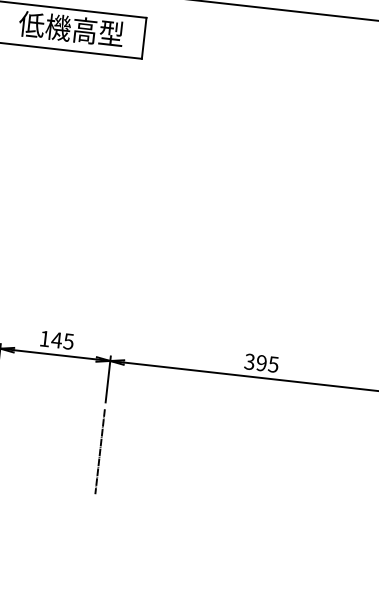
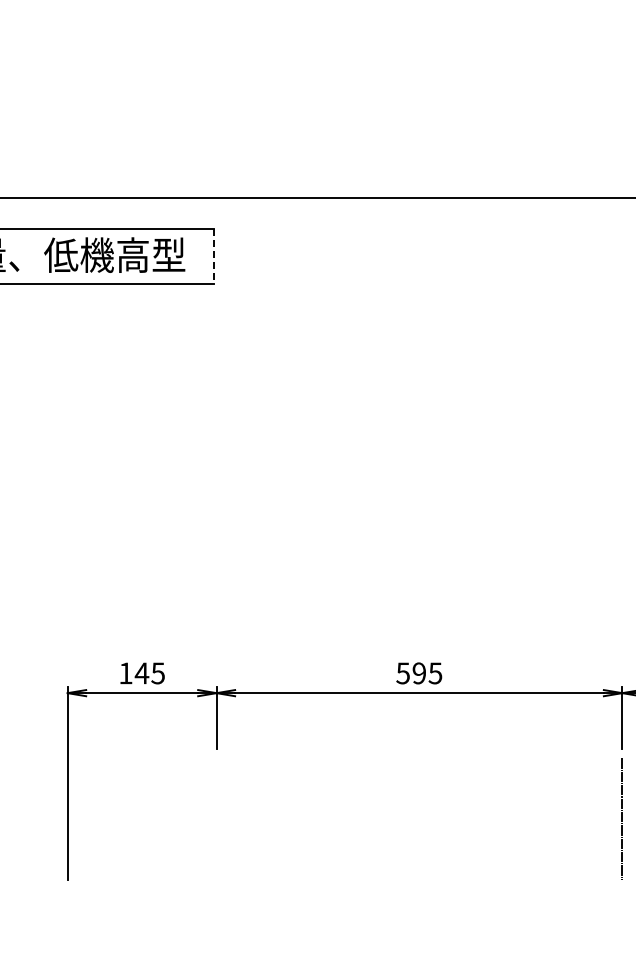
line: (144, 38) -> (213, 256), solid -> dashed
text: (250, 361) -> (403, 672), 395 -> 595
line: (100, 451) -> (216, 815), removed

